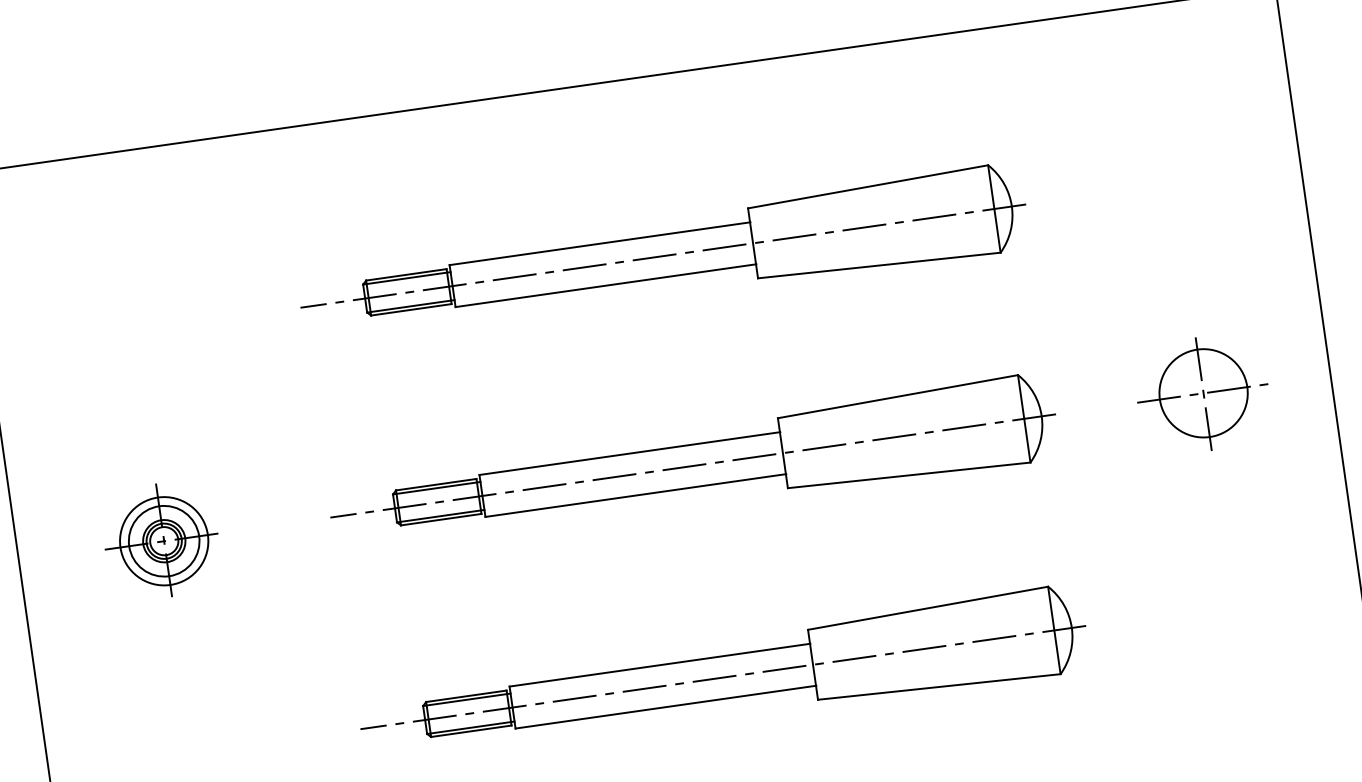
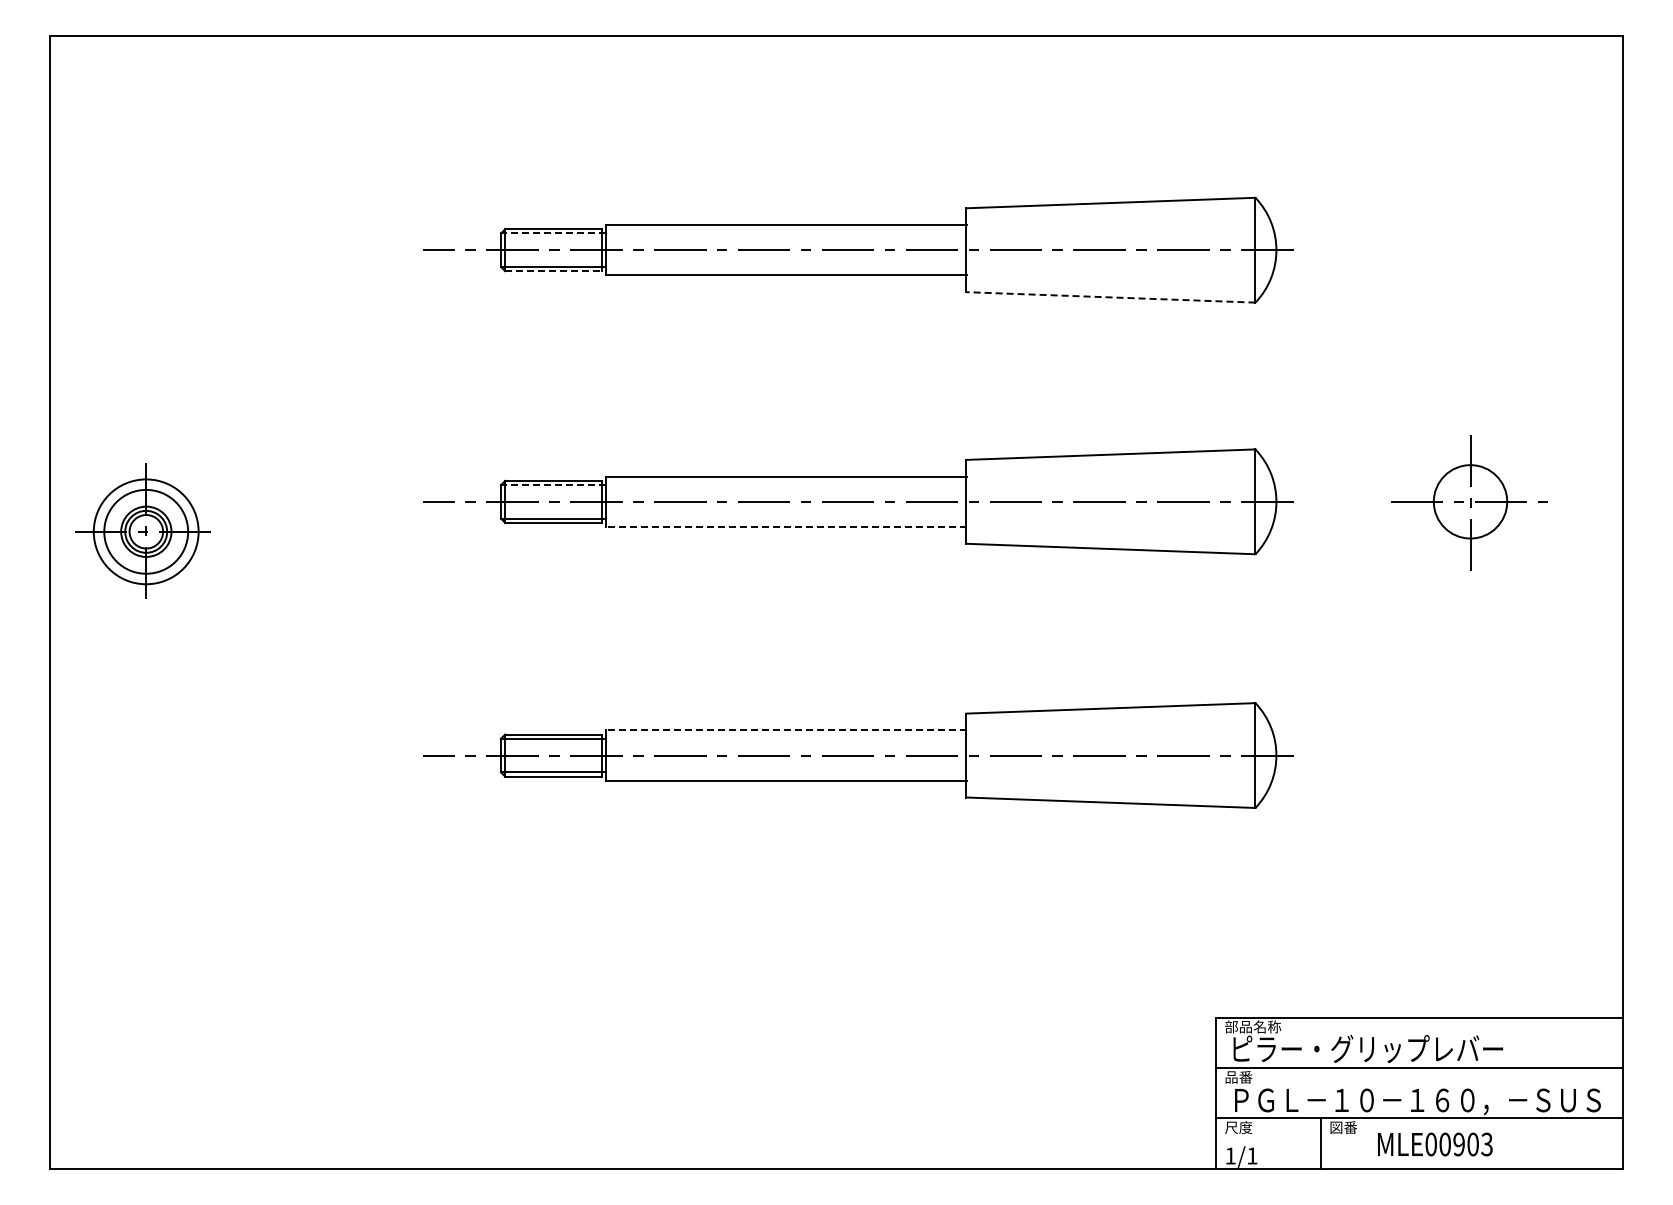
line: (879, 265) -> (1110, 297), solid -> dashed
line: (406, 278) -> (552, 233), solid -> dashed
line: (411, 310) -> (553, 271), solid -> dashed
circle: (1203, 393) -> (1470, 501), size x0.7
line: (436, 488) -> (552, 485), solid -> dashed
line: (635, 496) -> (785, 527), solid -> dashed
part: (160, 540) -> (142, 530), moved
line: (659, 665) -> (785, 730), solid -> dashed

